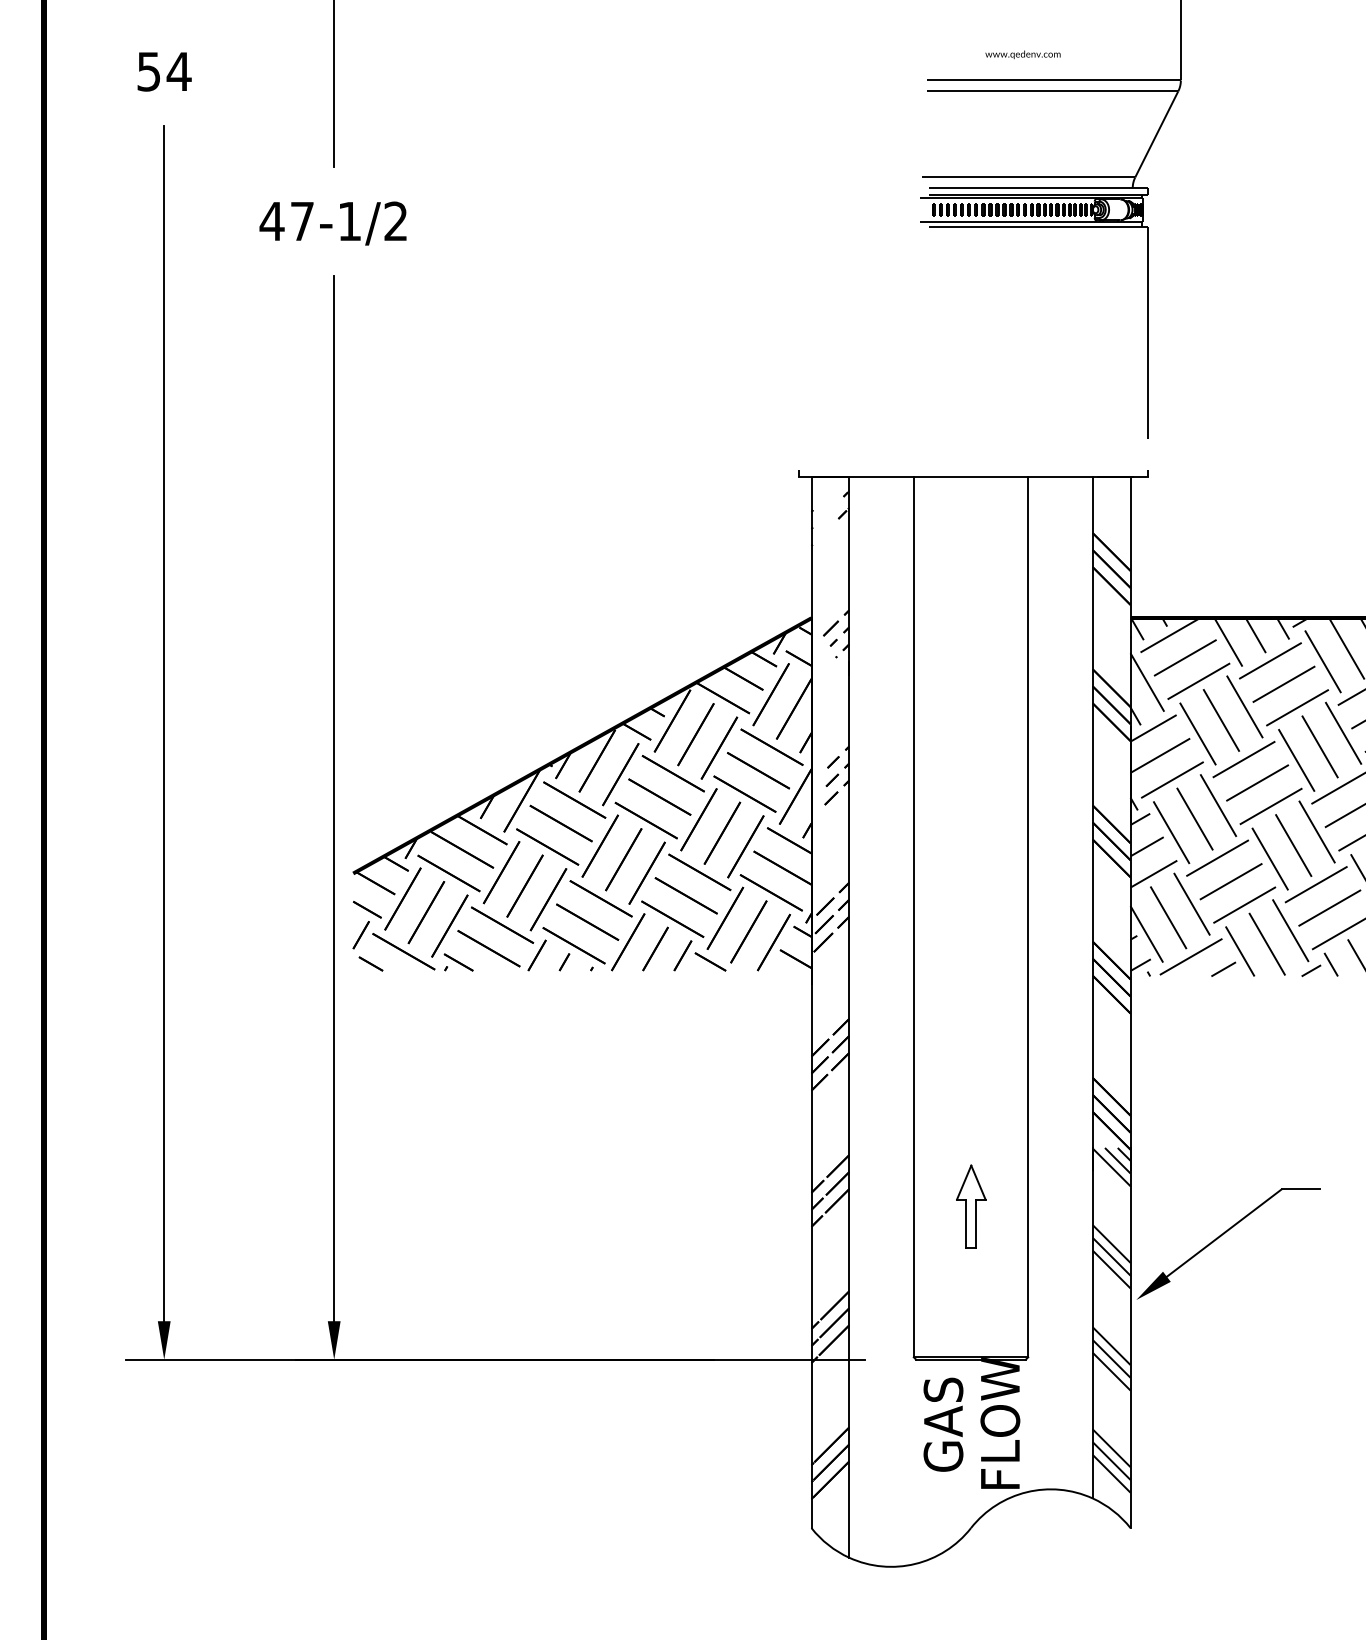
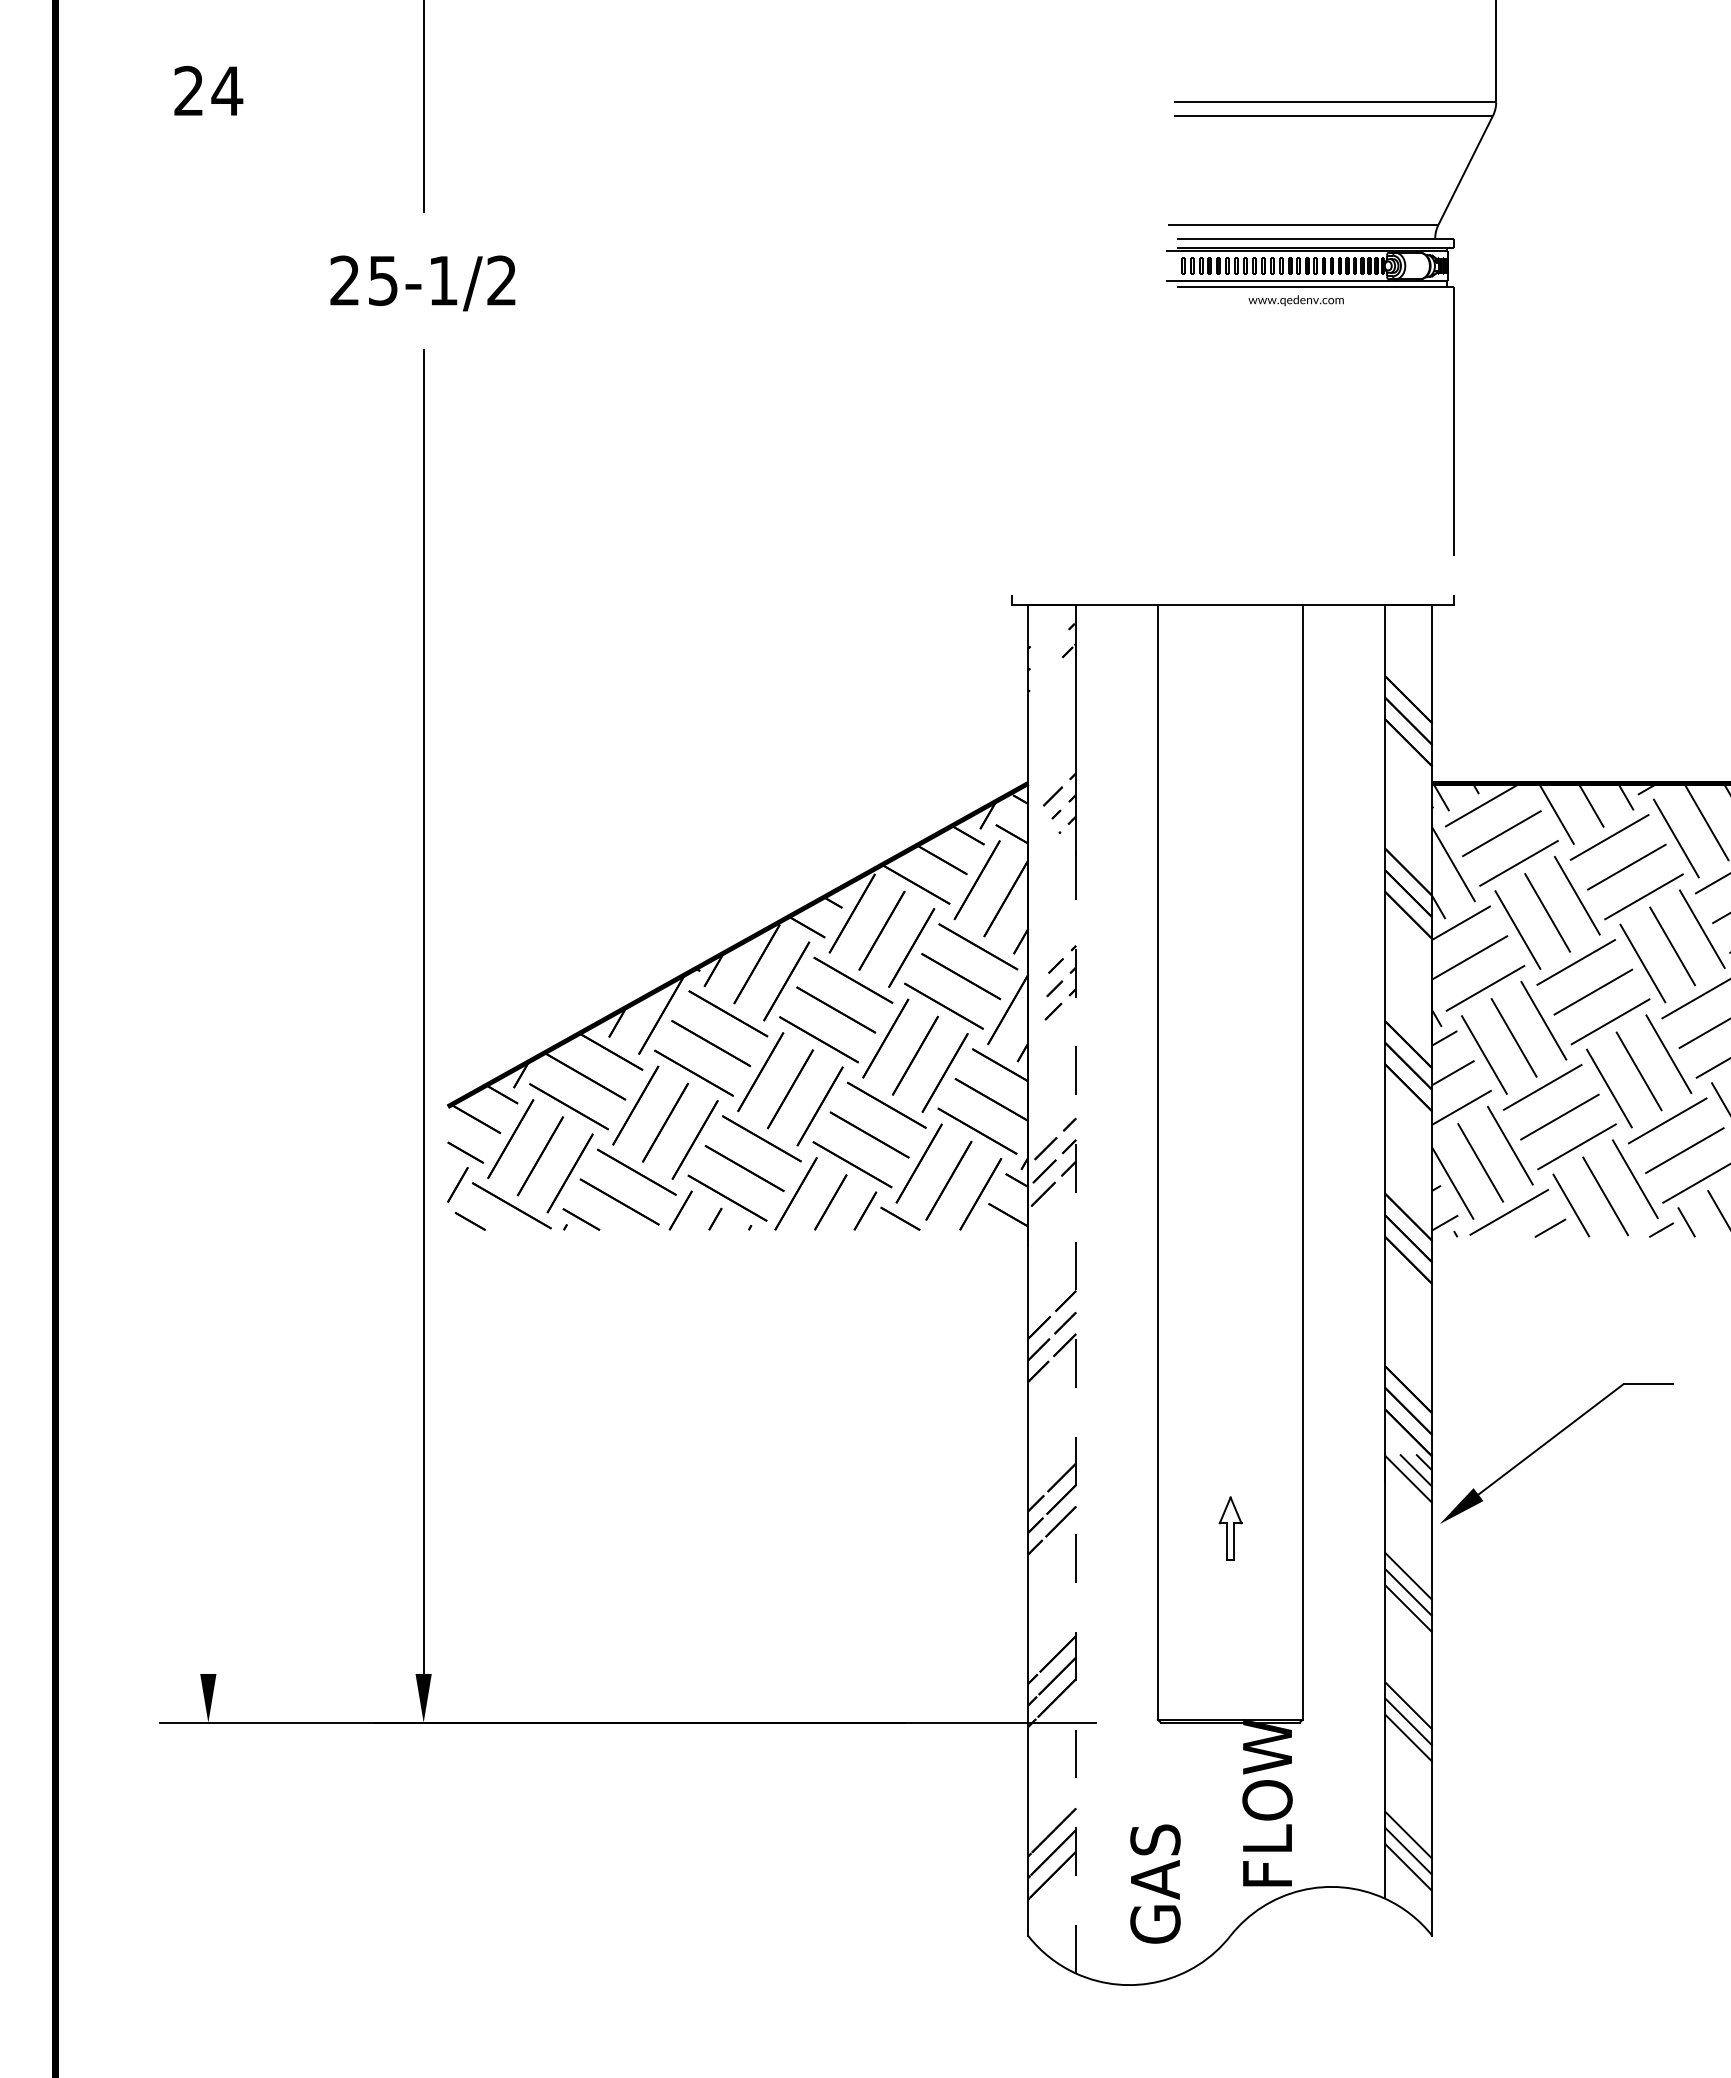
text: (1022, 54) -> (1295, 300), moved
text: (148, 71) -> (188, 90), 54 -> 24
text: (286, 221) -> (363, 280), 47-1/2 -> 25-1/2
line: (164, 723) -> (208, 916), removed
line: (849, 1109) -> (1076, 1405), solid -> dashed
part: (971, 1206) -> (1230, 1528), size x0.6
part: (1221, 1236) -> (1547, 1443), moved
text: (943, 1424) -> (1155, 1883), moved

